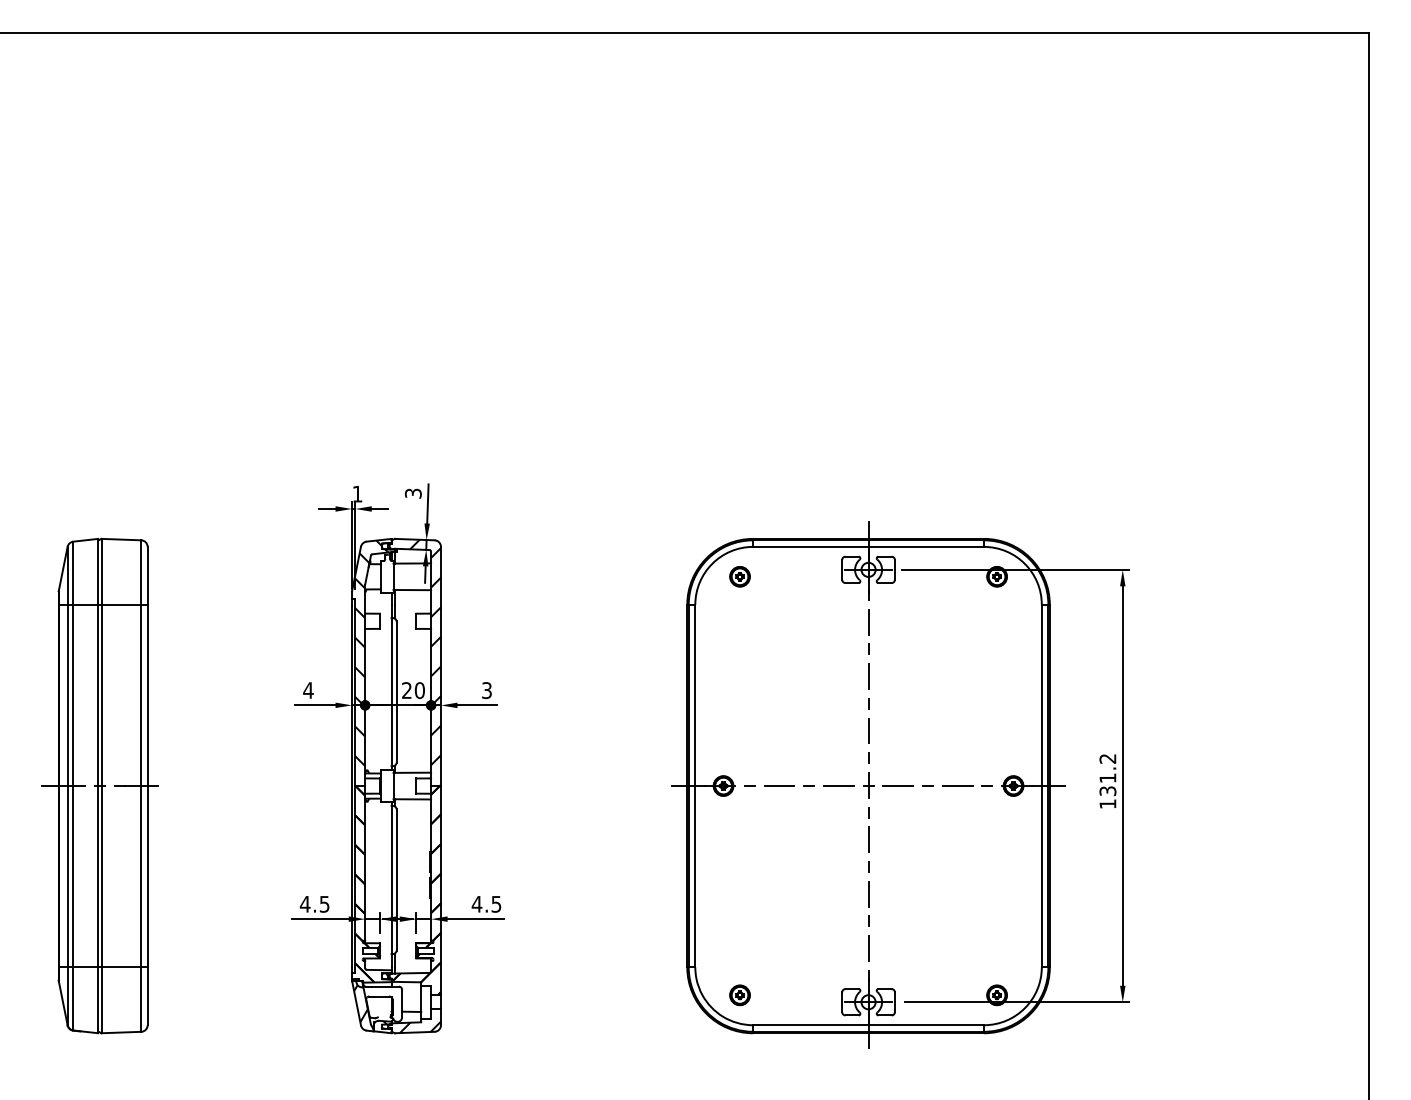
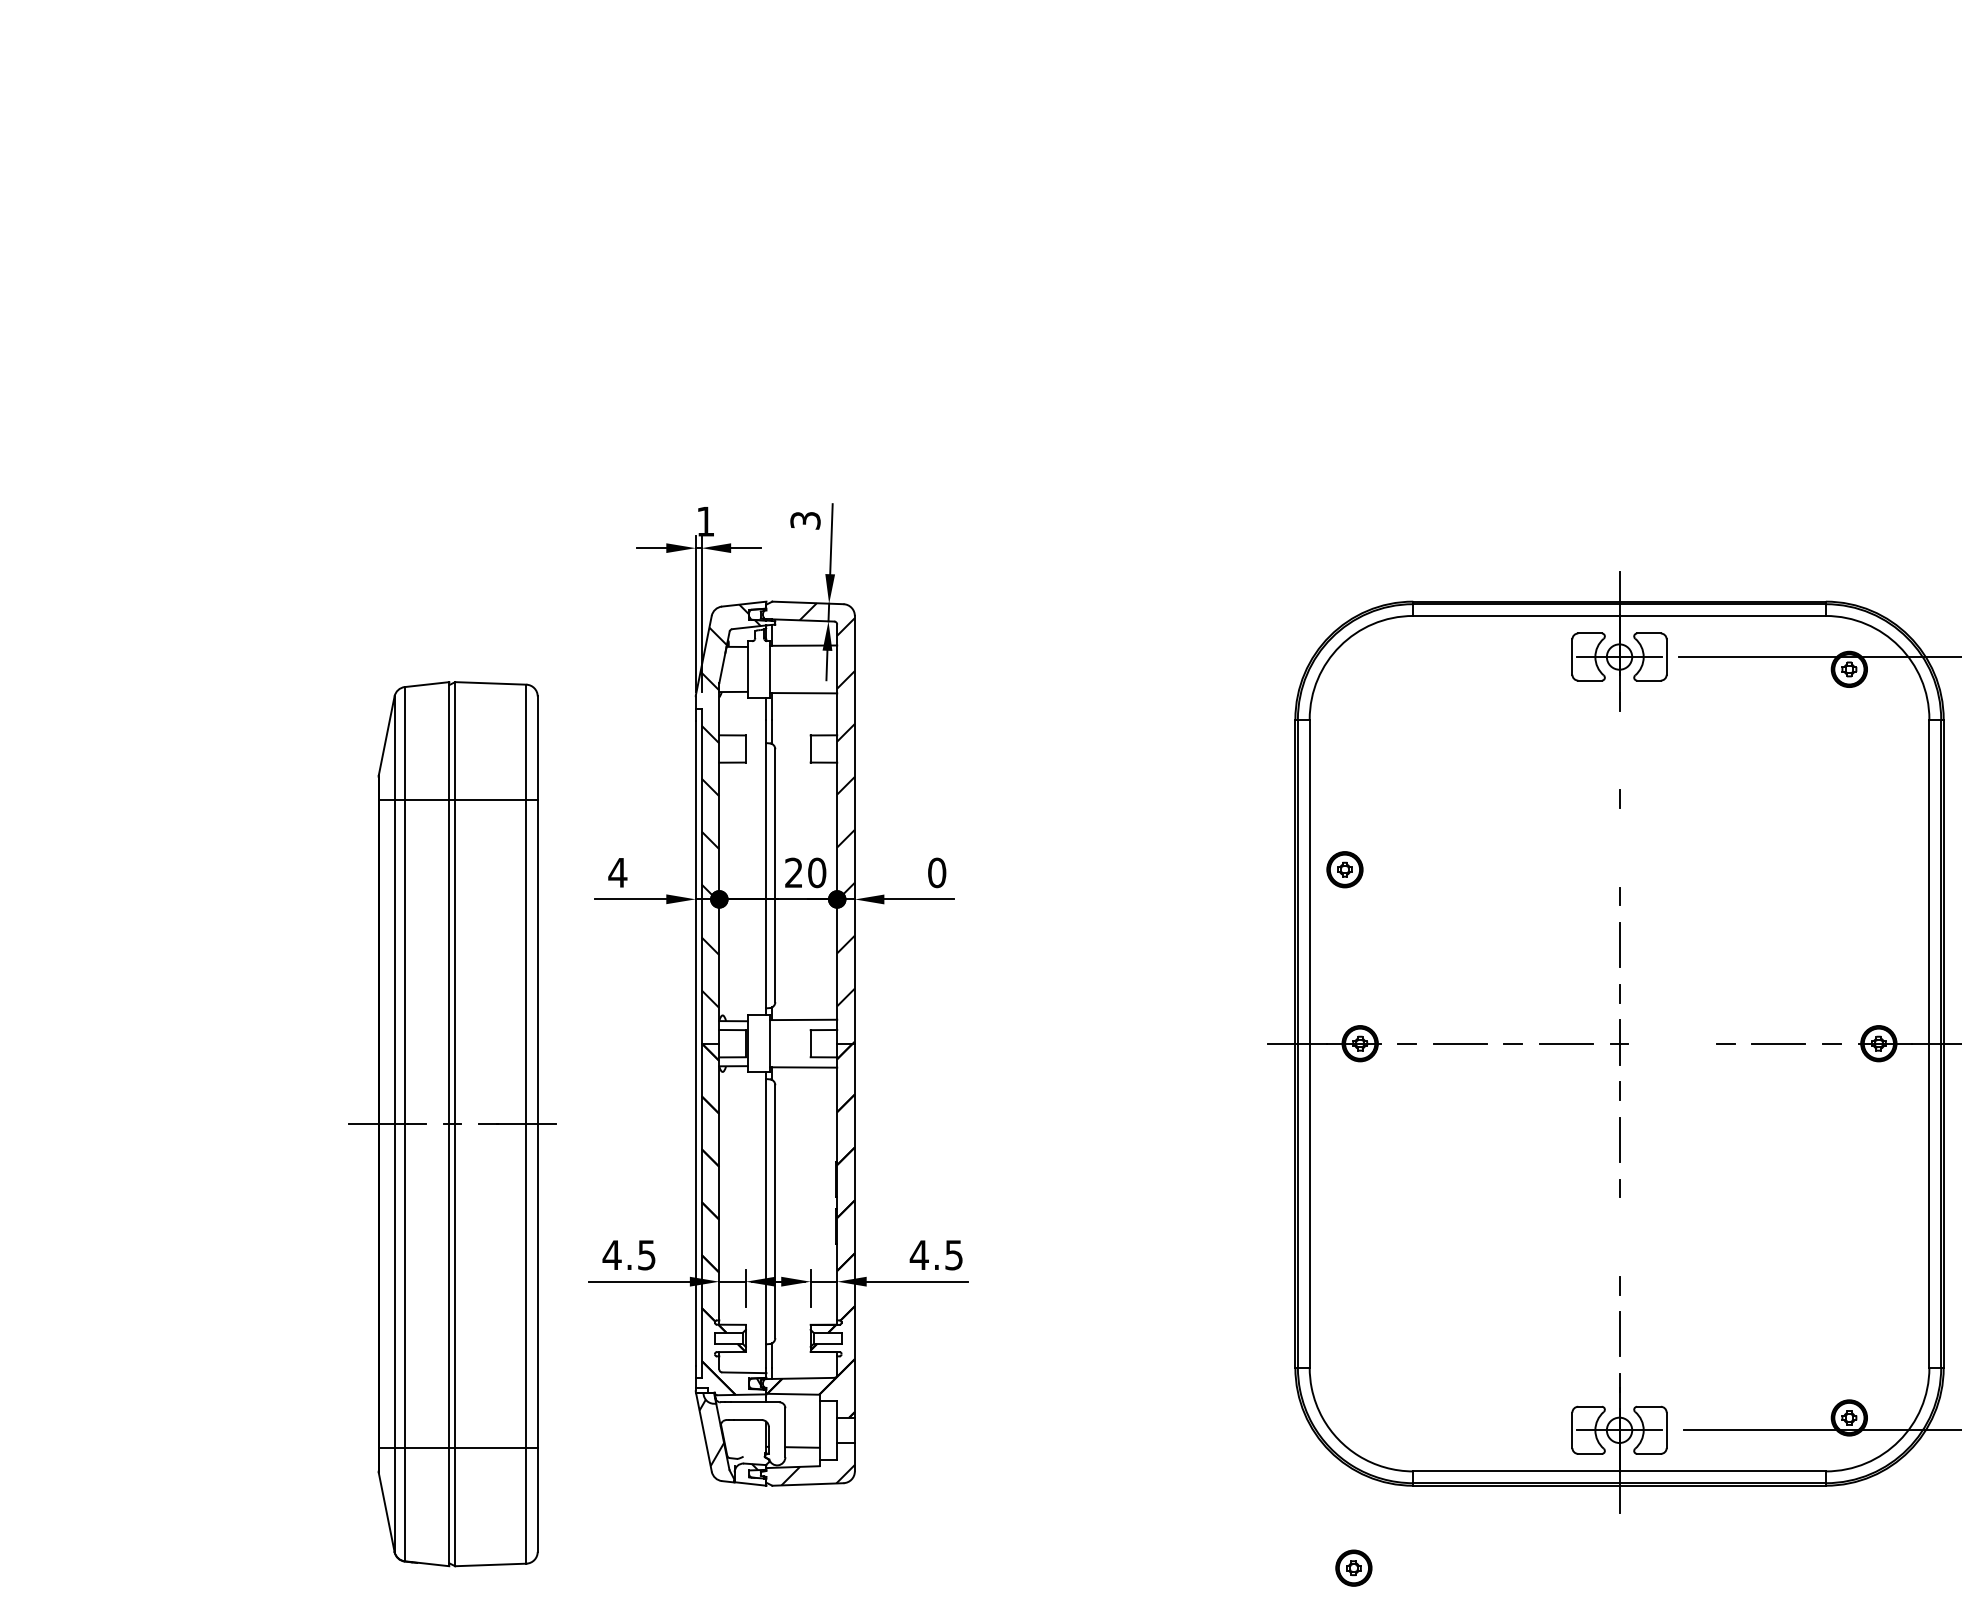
part: (739, 576) -> (1344, 869), moved
line: (868, 621) -> (1619, 749), removed
line: (868, 676) -> (1619, 847), removed
text: (487, 690) -> (938, 872), 3 -> 0
part: (99, 785) -> (451, 1123), moved
line: (898, 786) -> (1673, 1044), removed
line: (868, 893) -> (1619, 1235), removed
part: (739, 995) -> (1352, 1568), moved

